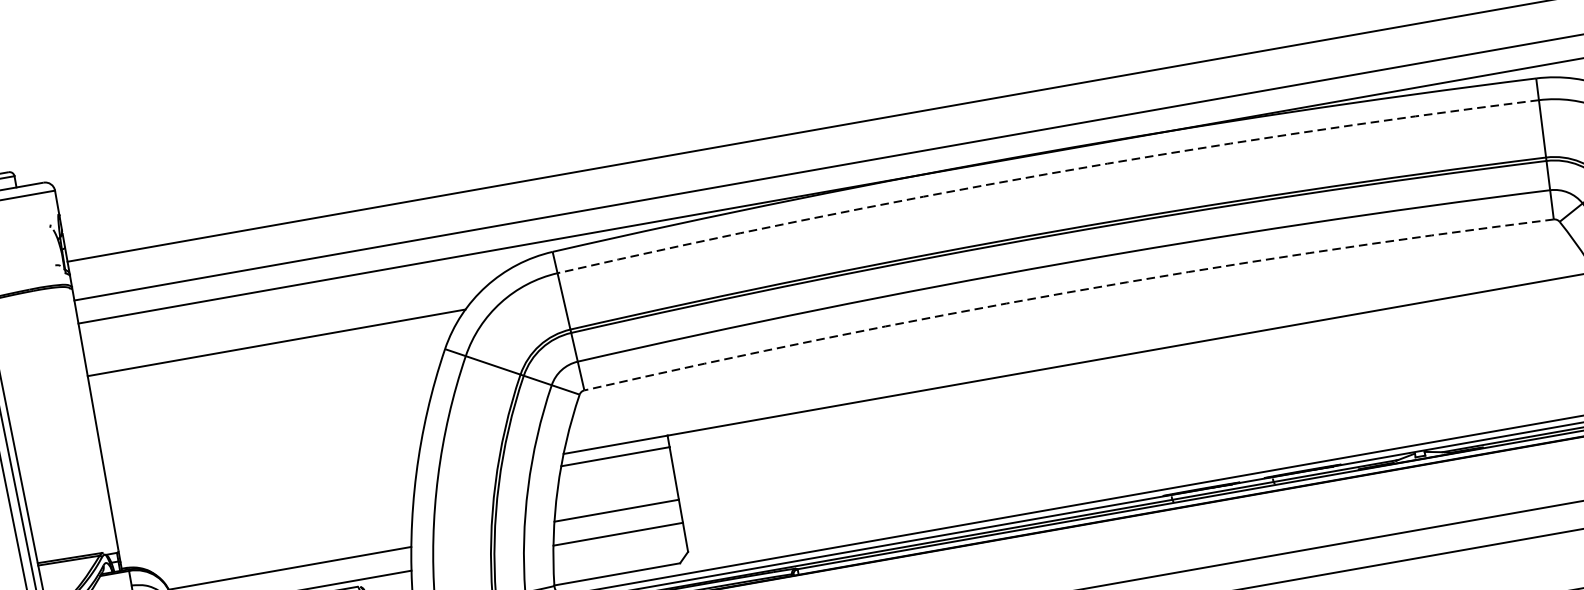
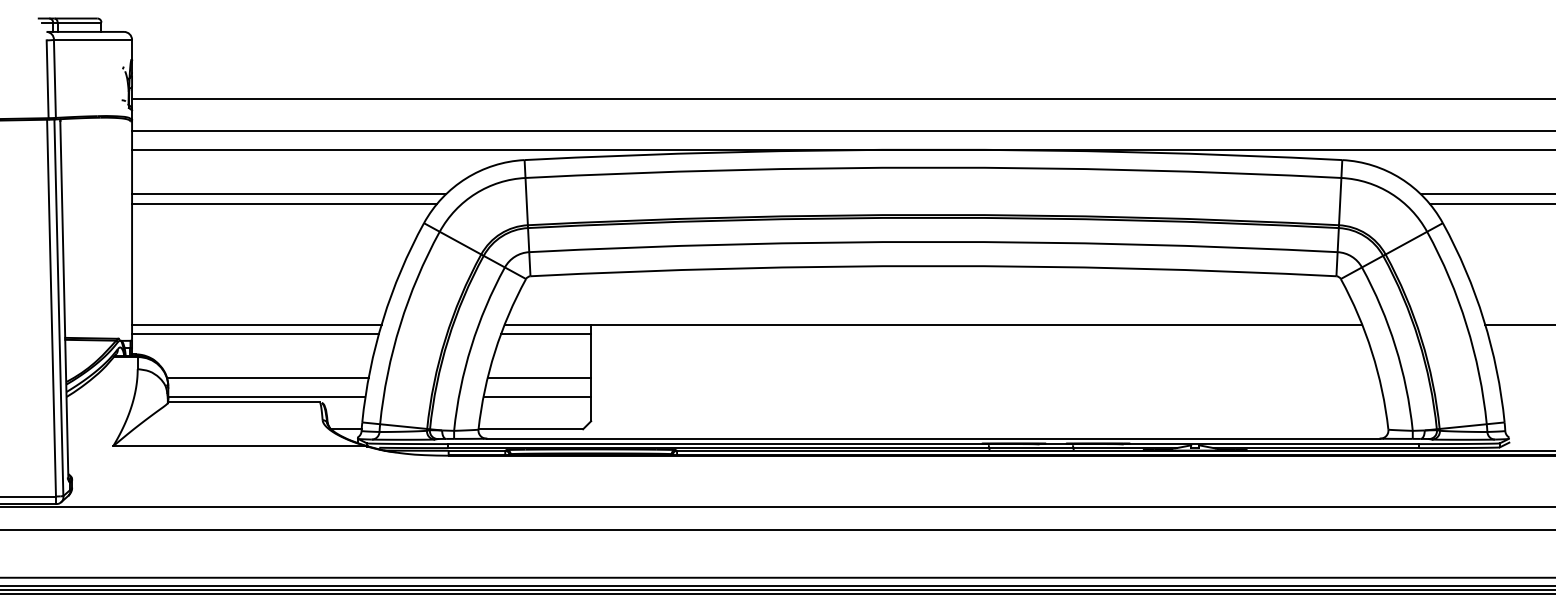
arc: (1046, 174) -> (933, 167), dashed -> solid
arc: (1067, 293) -> (933, 266), dashed -> solid
line: (273, 355) -> (284, 203), added
line: (265, 506) -> (256, 324), added
line: (265, 518) -> (255, 334), added

